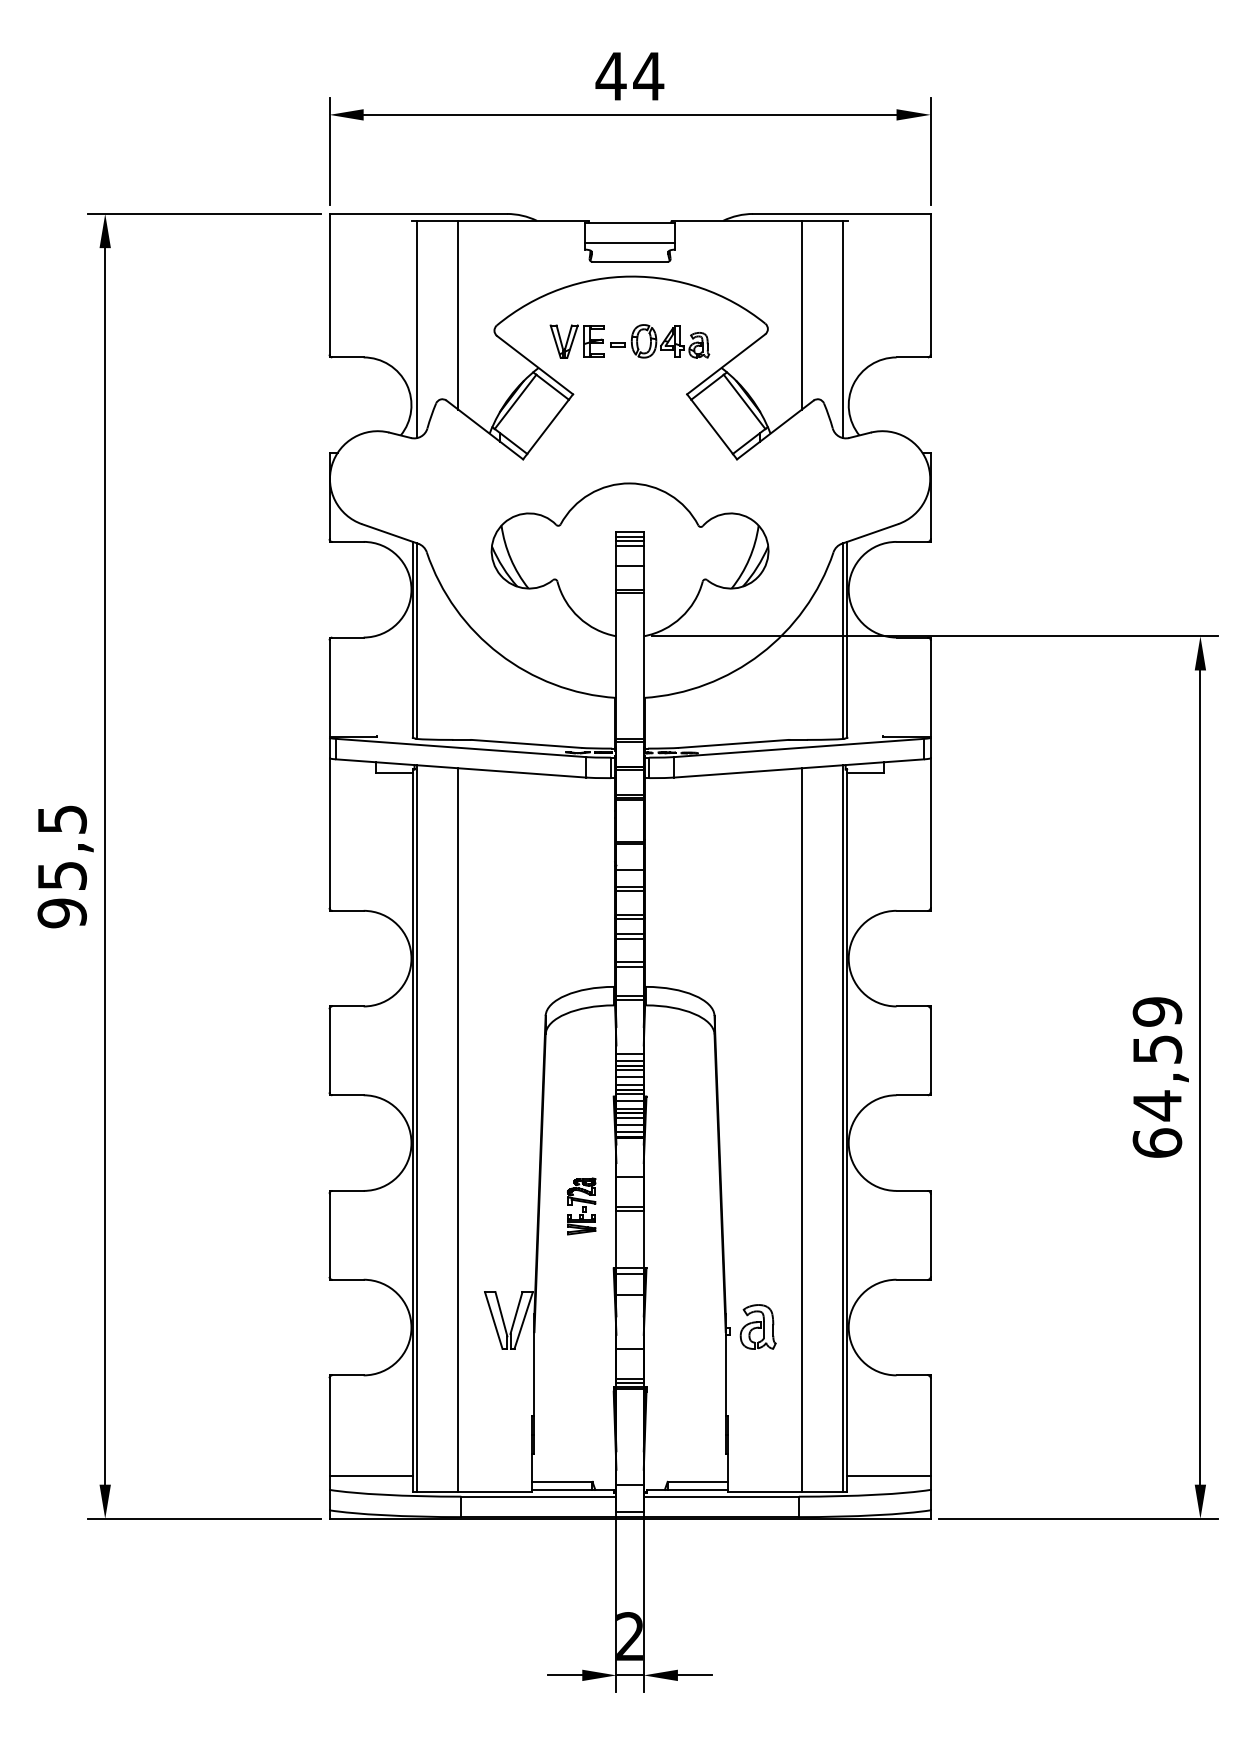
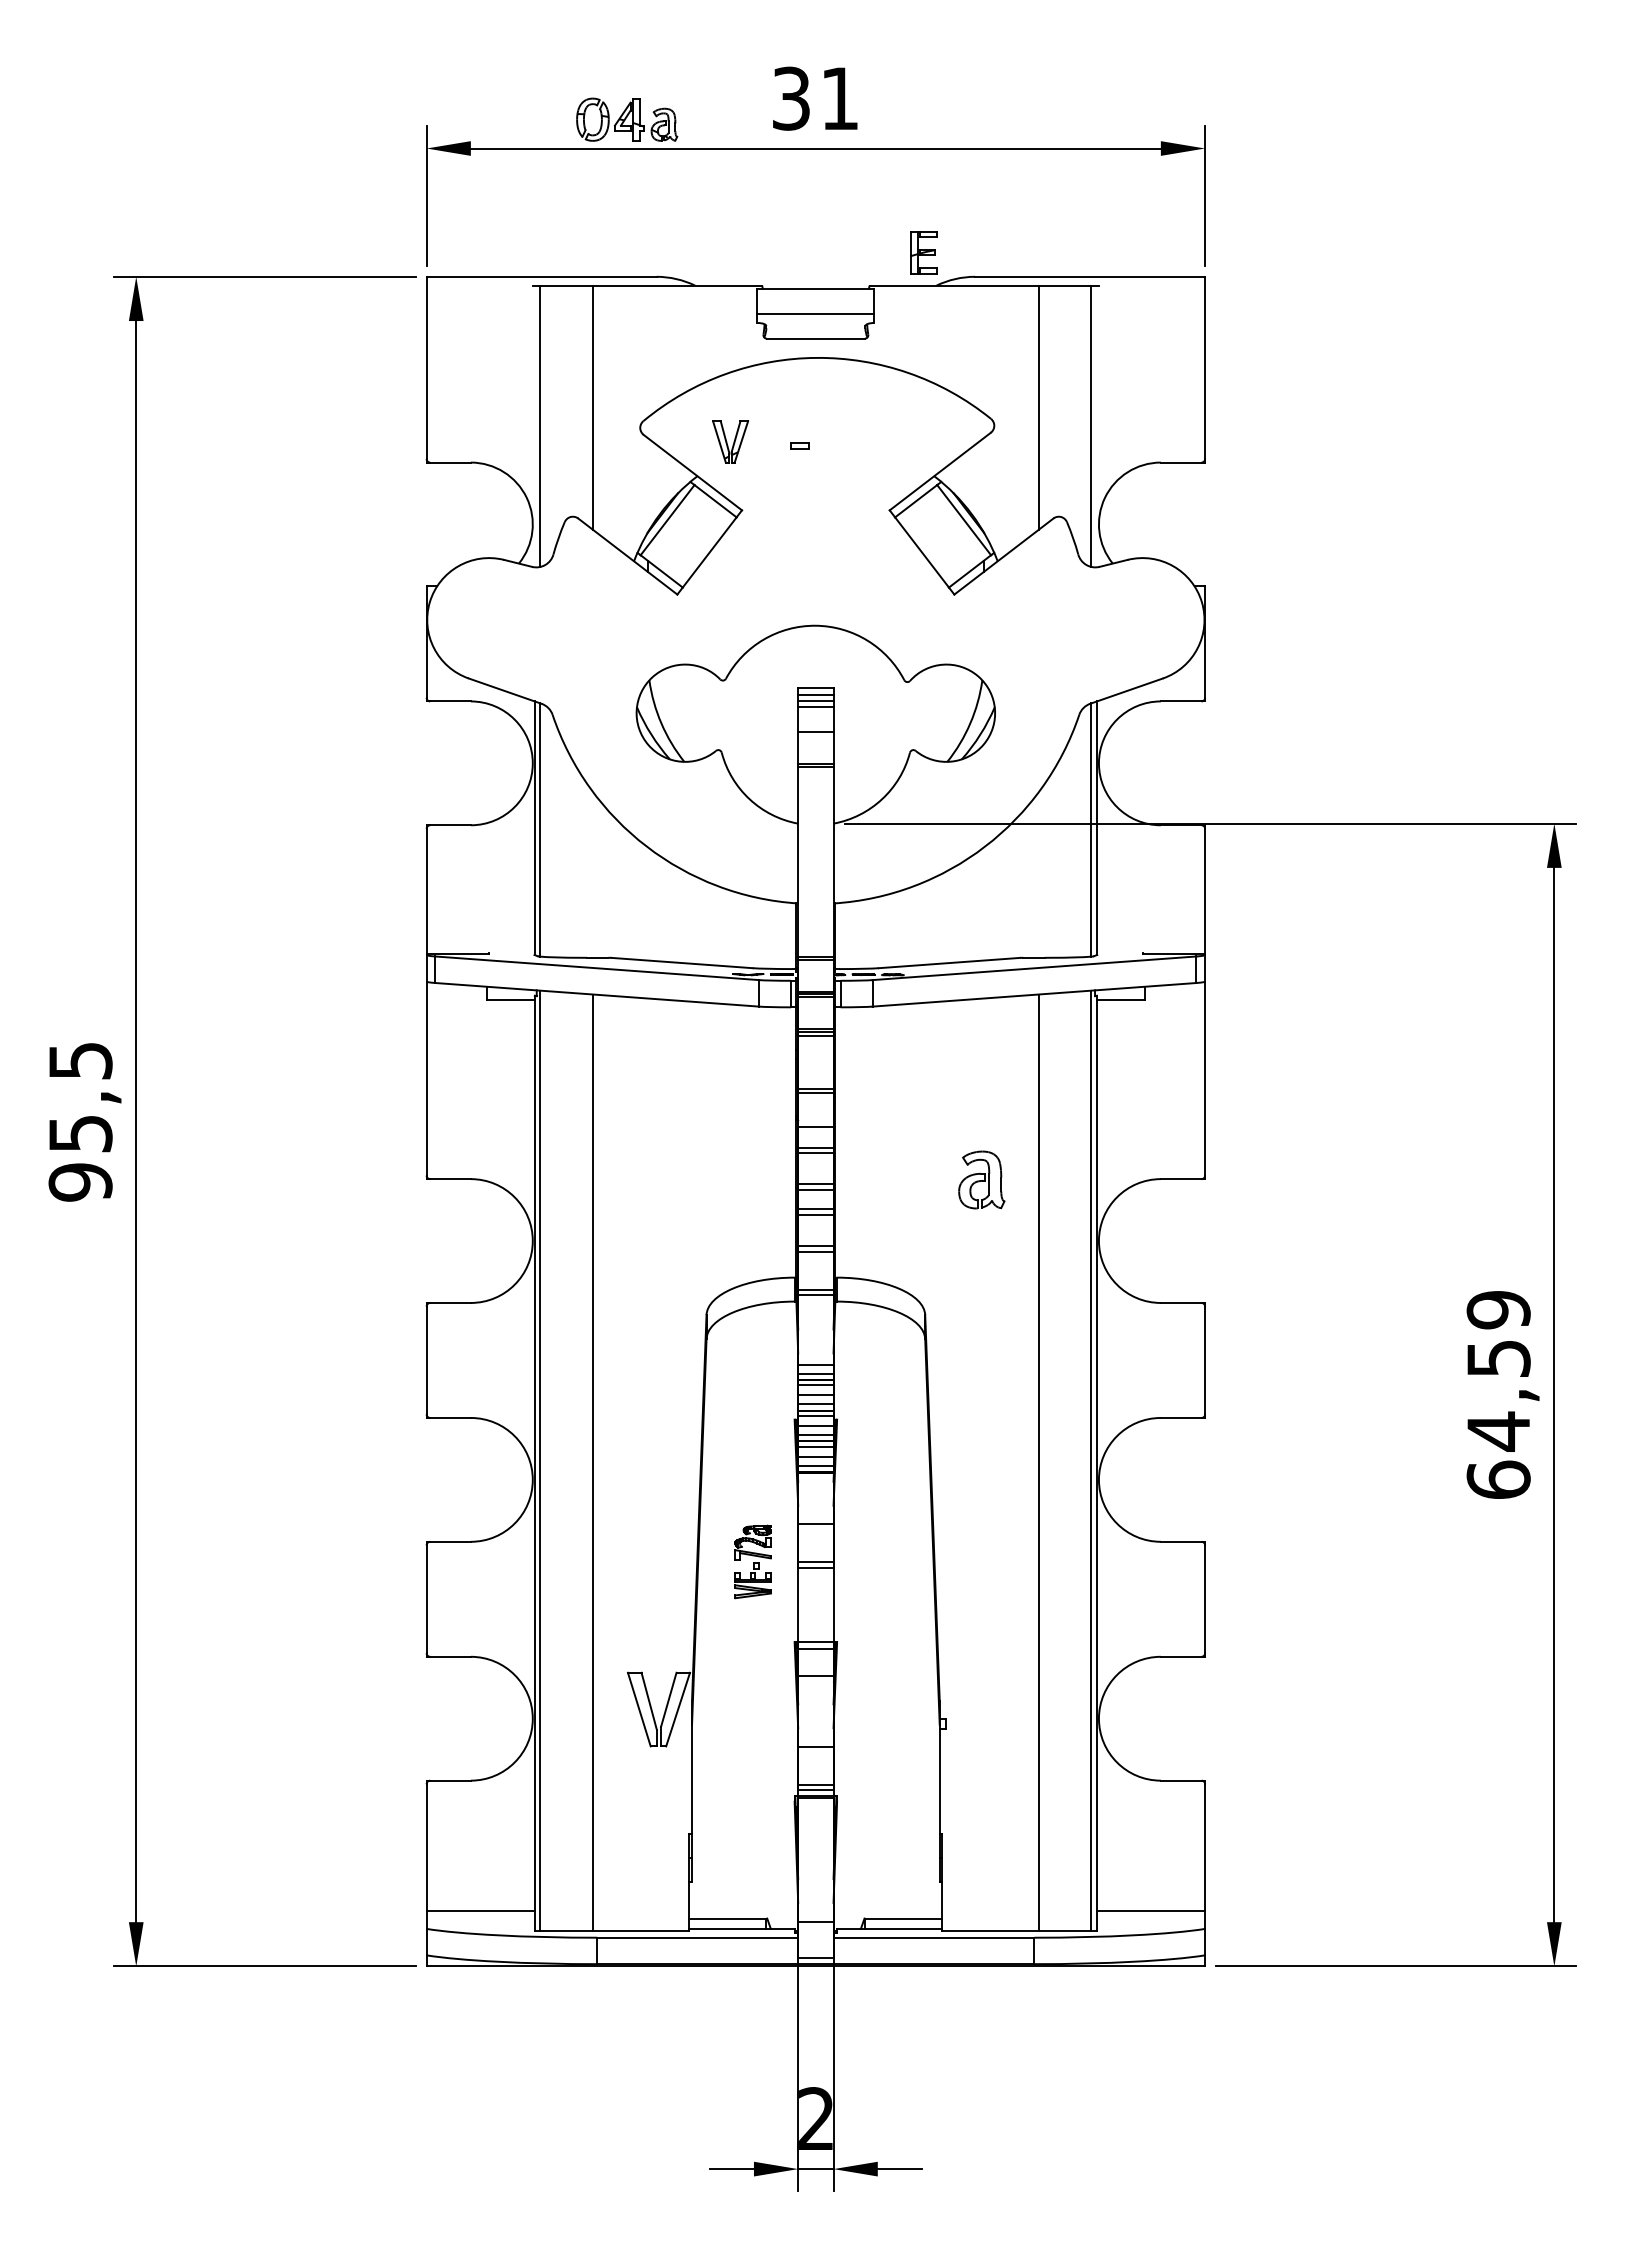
text: (629, 76) -> (815, 98), 44 -> 31
part: (594, 341) -> (923, 252), moved
part: (670, 341) -> (627, 119), moved
part: (758, 1326) -> (981, 1179), moved

